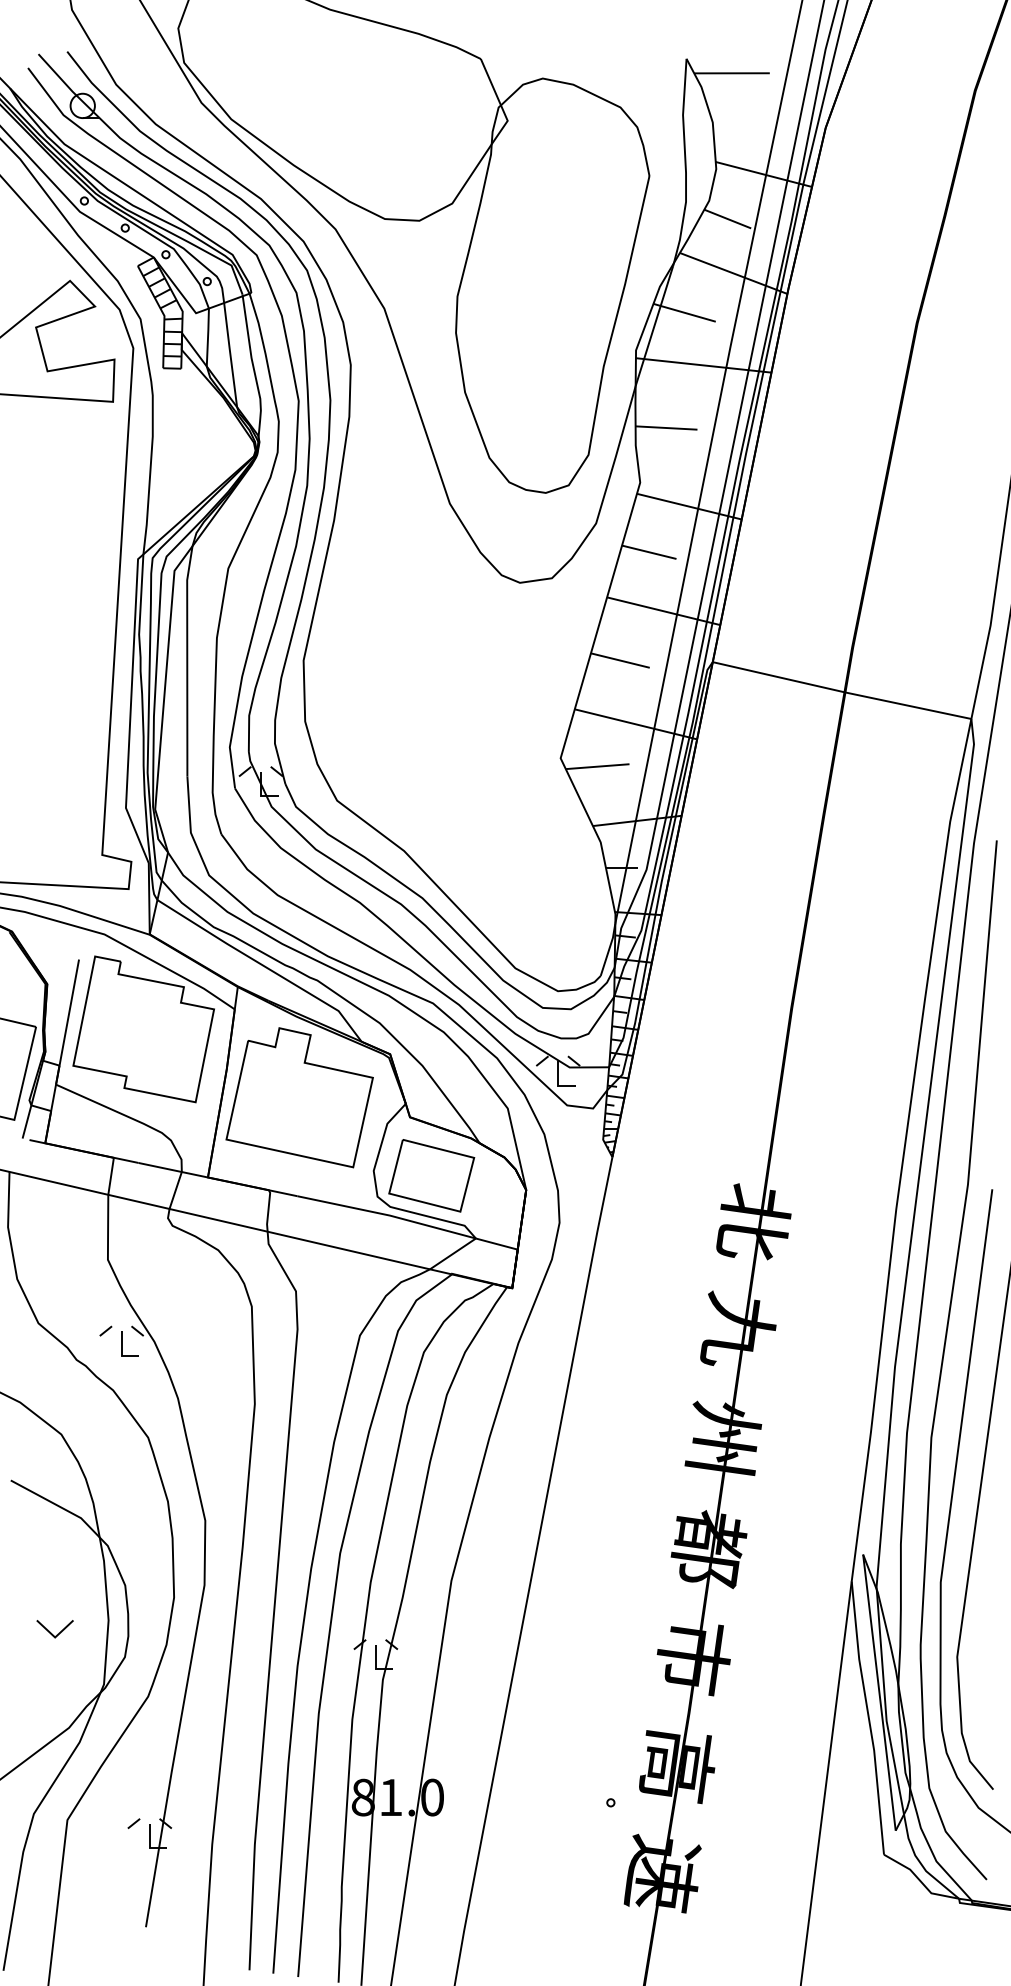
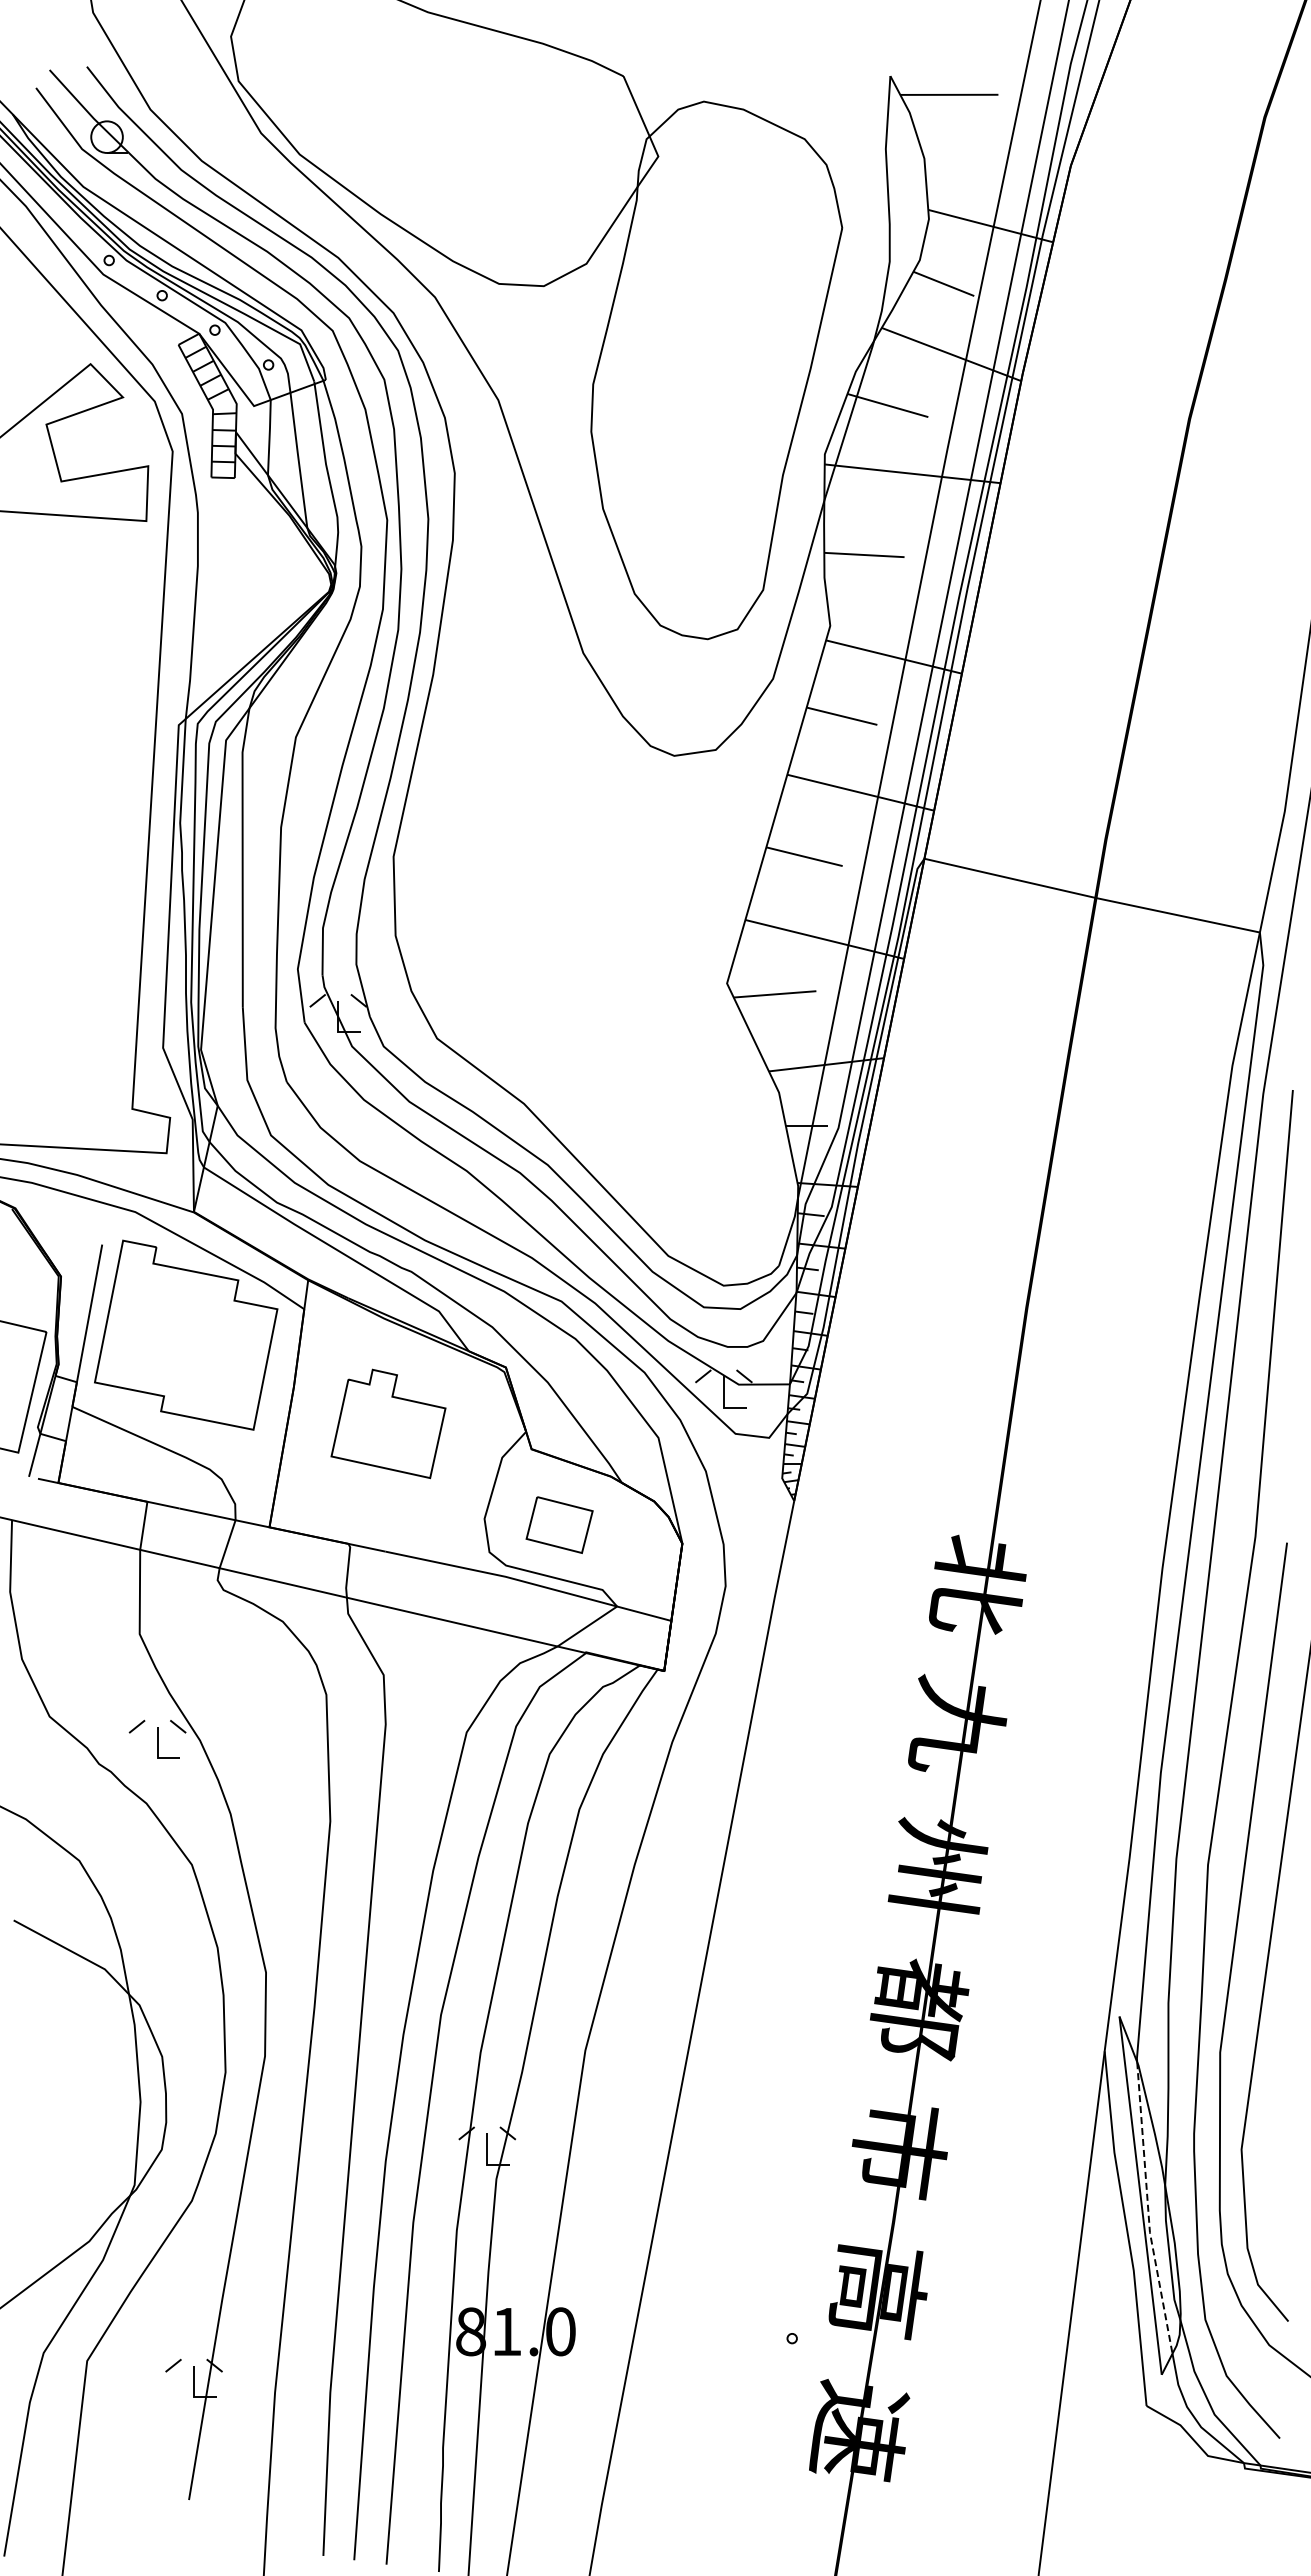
part: (299, 1097) -> (388, 1423), size x0.6
part: (431, 1175) -> (559, 1524), size x0.6
part: (59, 1632) -> (76, 2117), removed
line: (885, 1703) -> (1148, 2209), solid -> dashed

